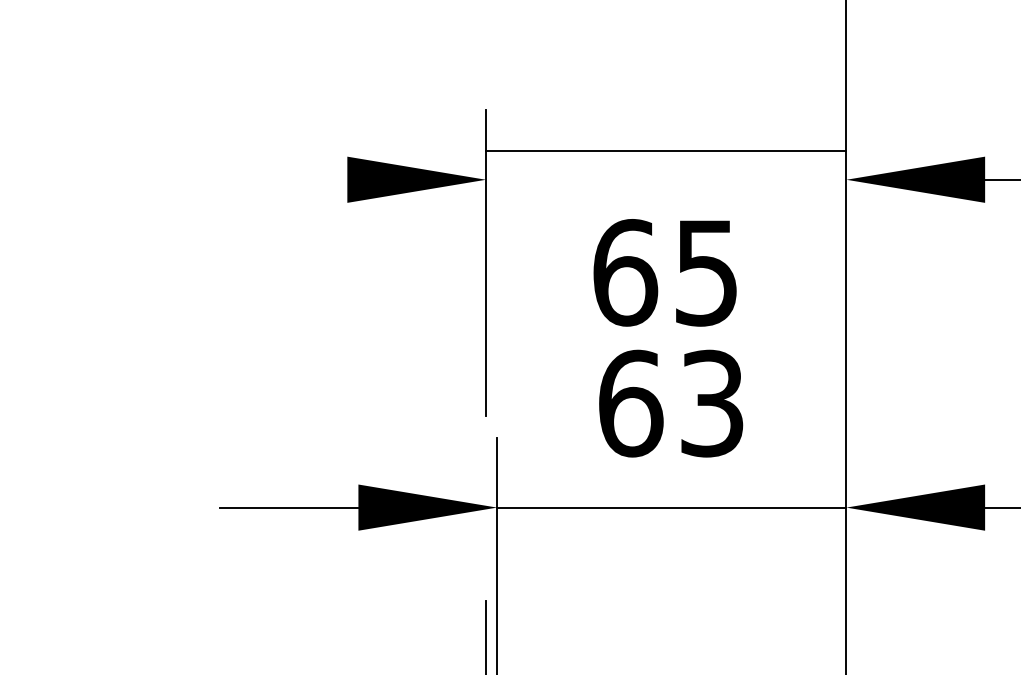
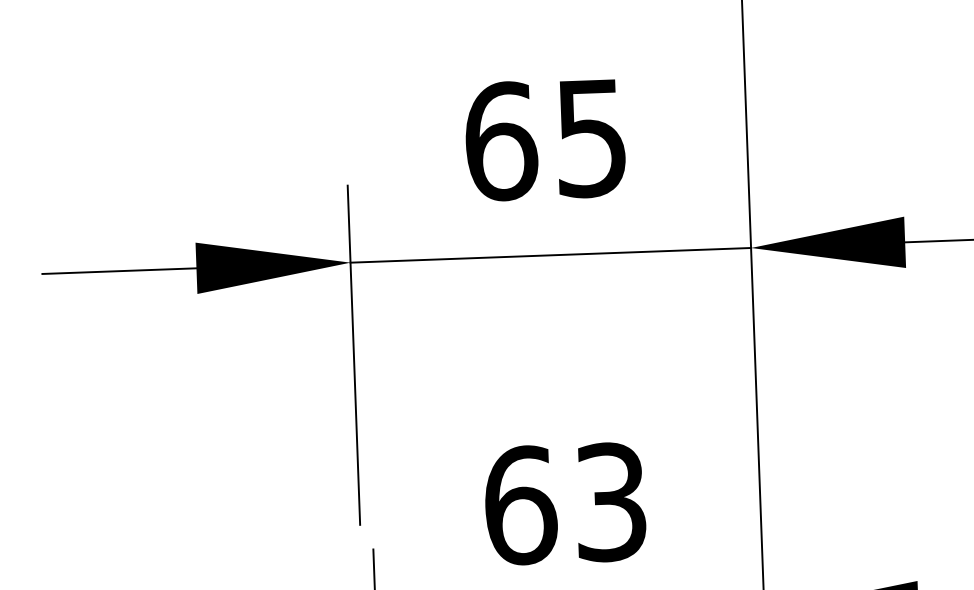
line: (665, 150) -> (549, 255), moved
line: (277, 179) -> (118, 270), added
text: (664, 272) -> (544, 139), moved

